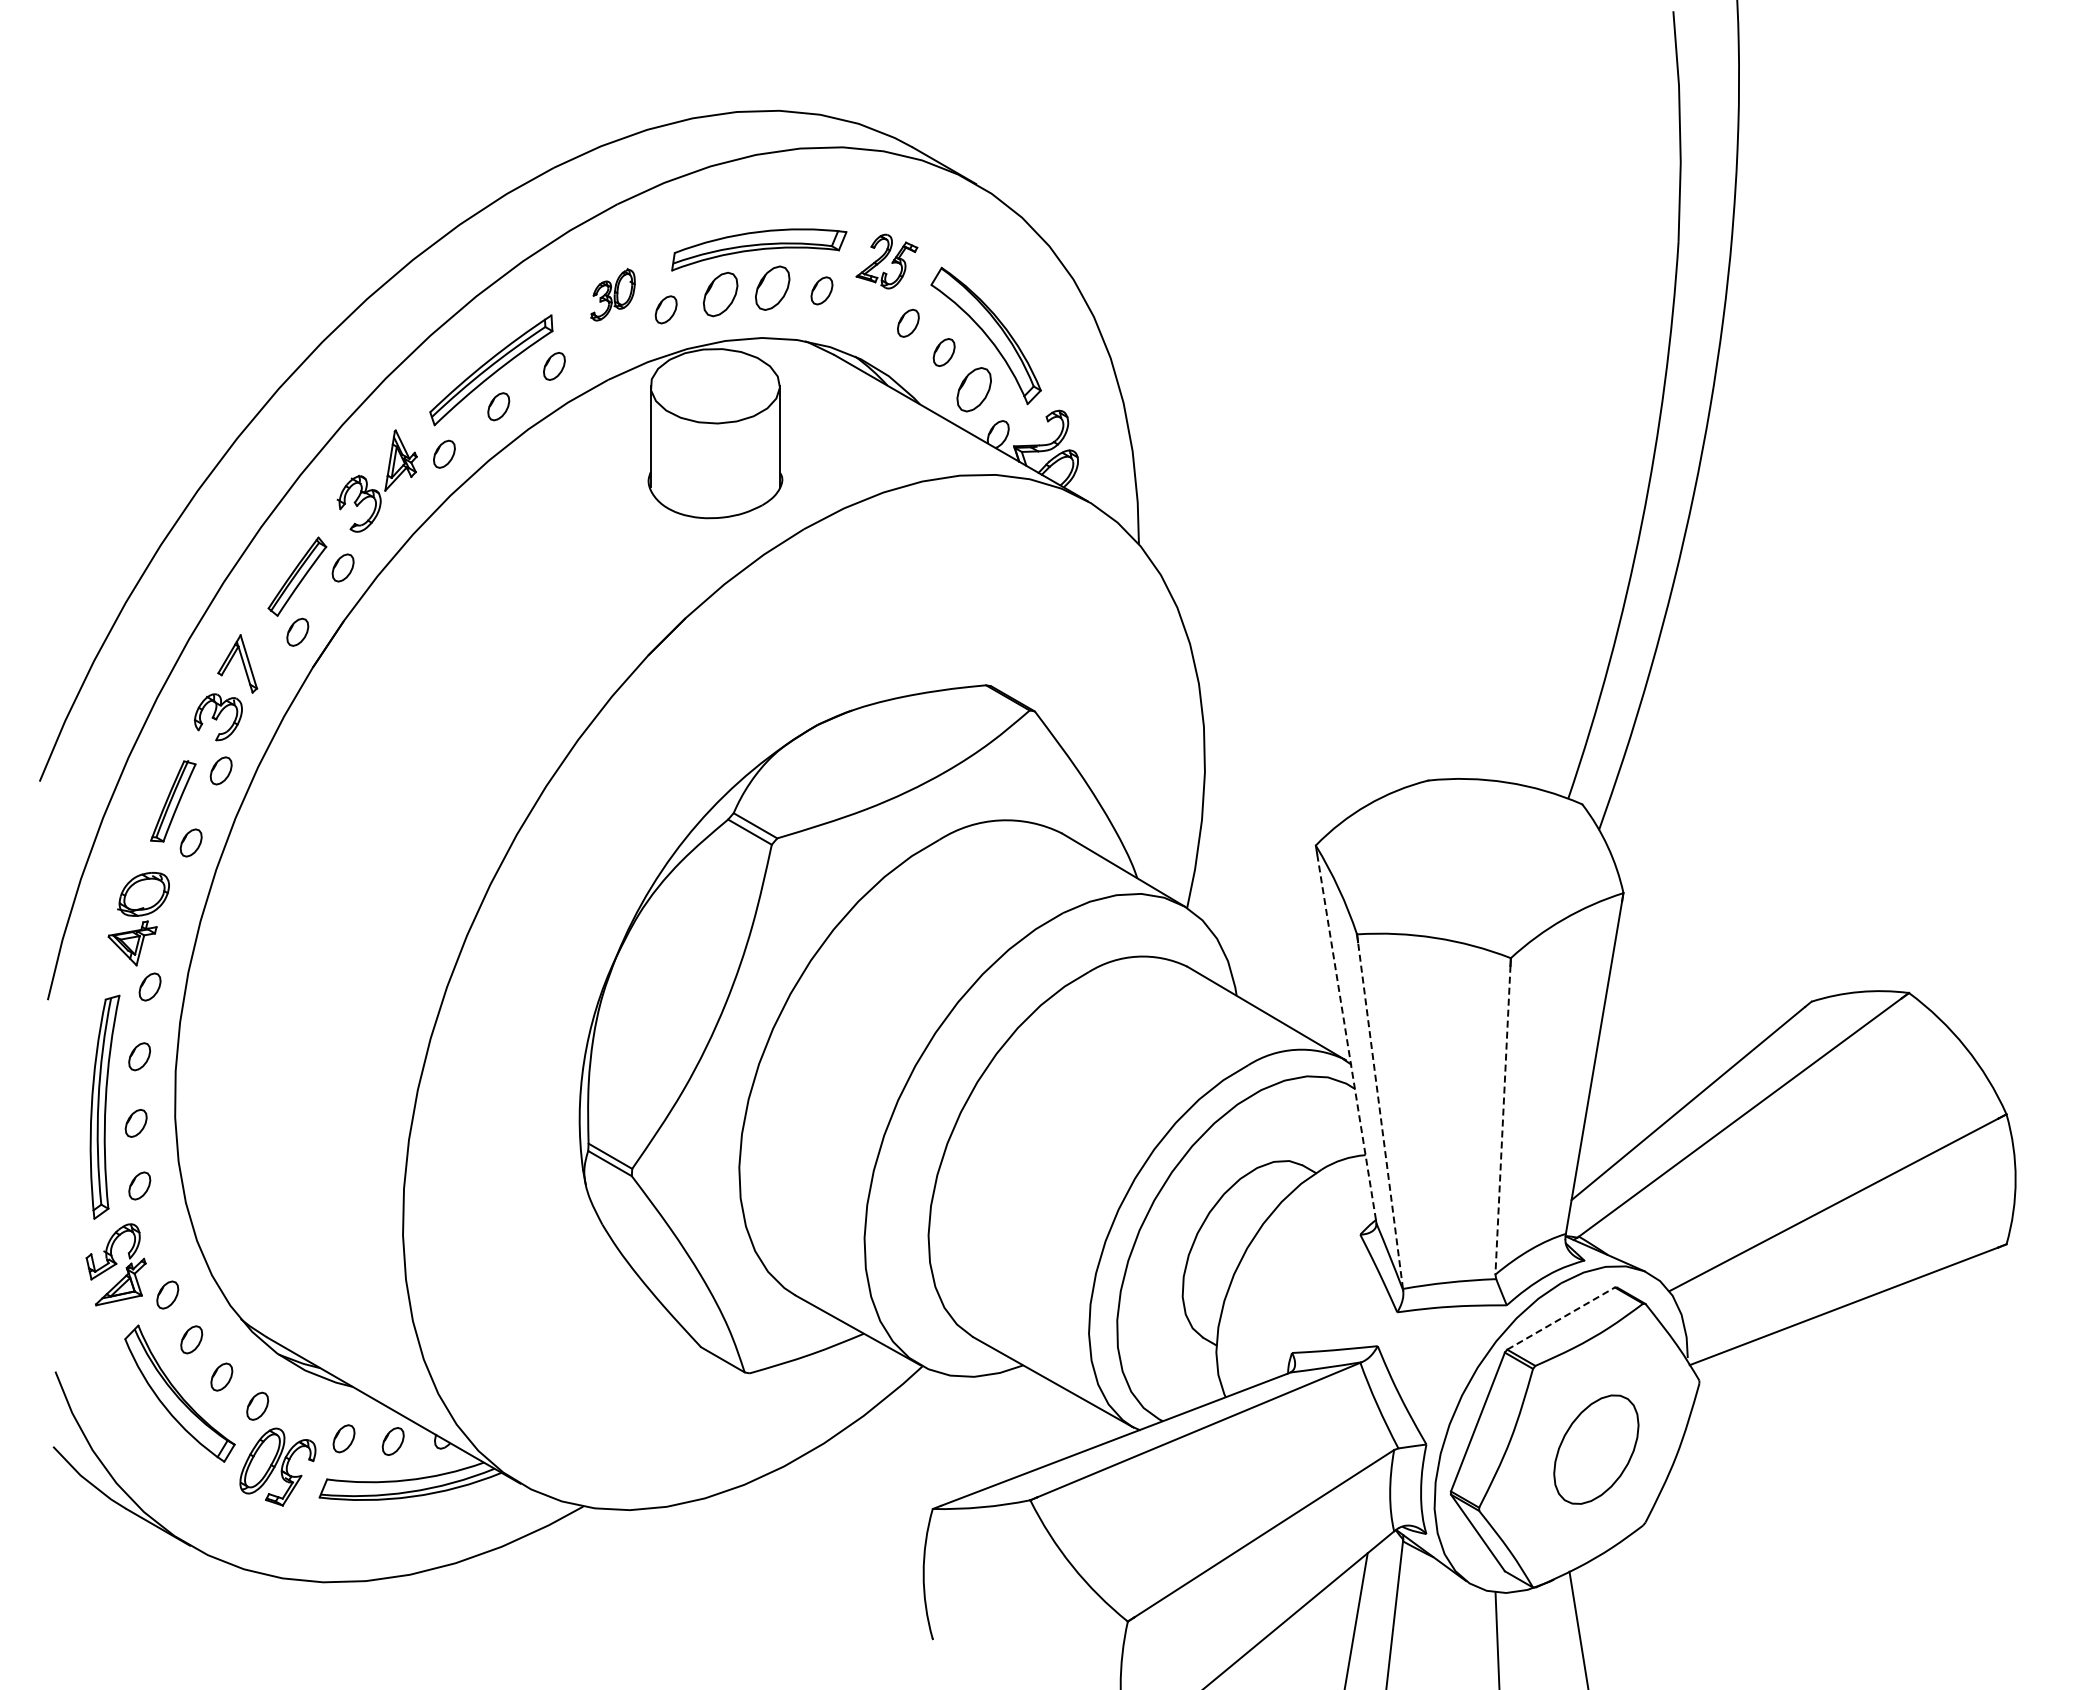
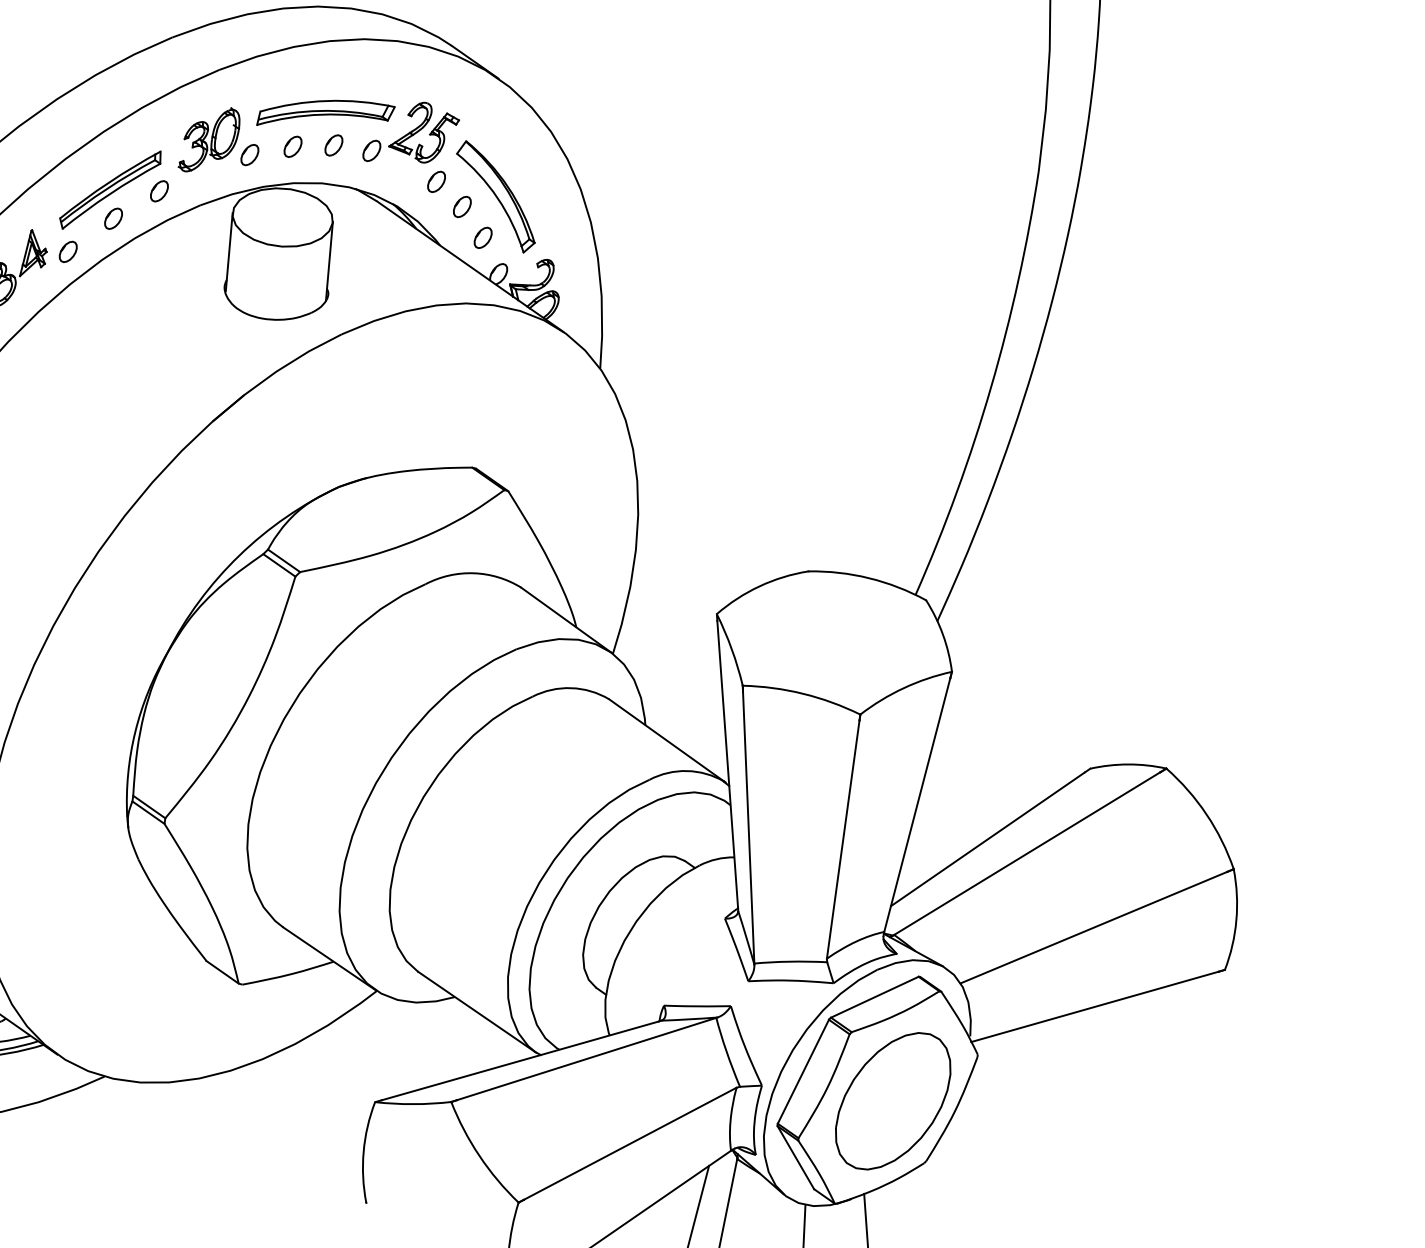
part: (886, 261) -> (423, 132), size x1.43
part: (772, 287) -> (333, 144), size x0.62
part: (612, 294) -> (209, 139), size x1.67
part: (720, 294) -> (292, 146), size x0.62
part: (974, 389) -> (483, 237), size x0.62
line: (1346, 1036) -> (727, 764), dashed -> solid
line: (1380, 1115) -> (748, 827), dashed -> solid
line: (1502, 1120) -> (842, 839), dashed -> solid
line: (1561, 1318) -> (875, 997), dashed -> solid
part: (1596, 1449) -> (893, 1101), size x1.67

